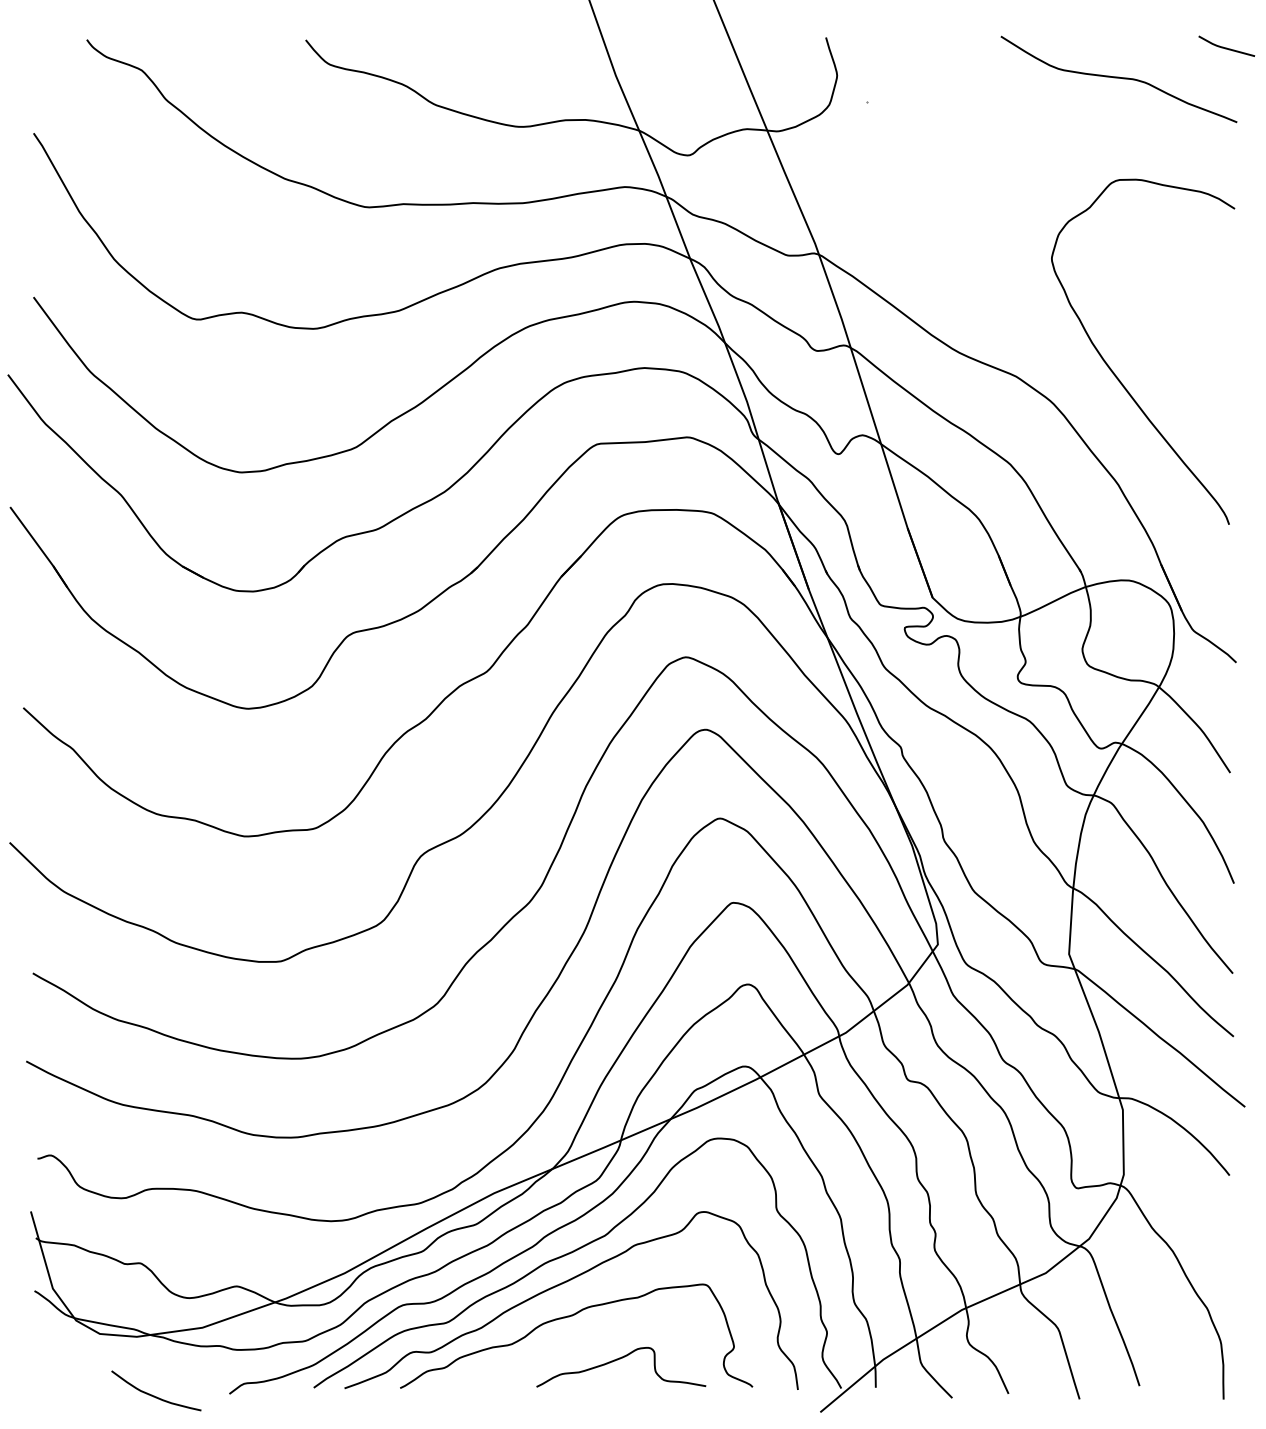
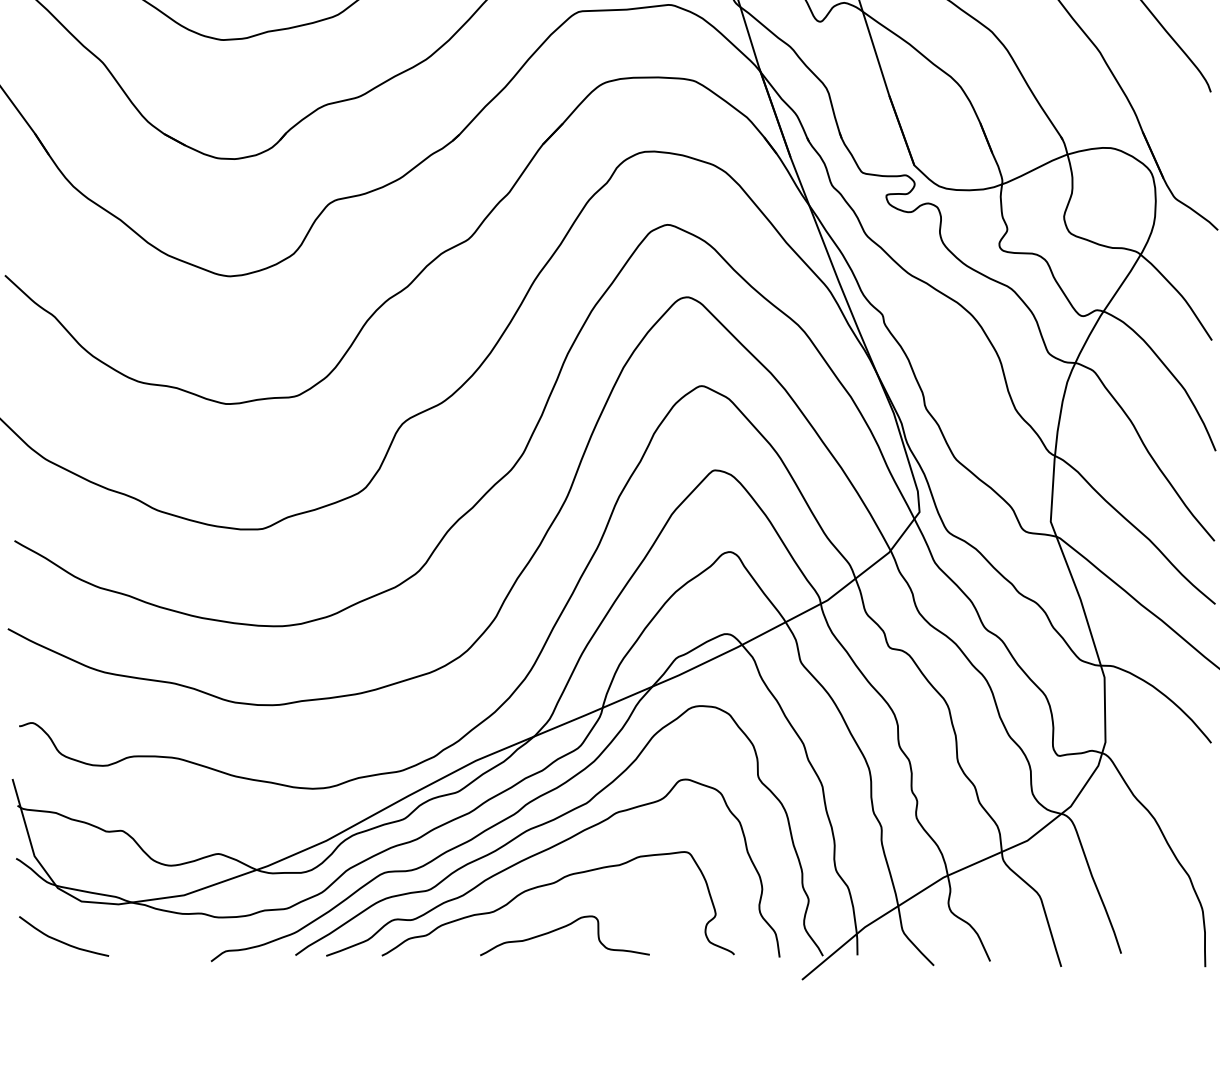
curve: (620, 1359) -> (564, 928), moved
curve: (154, 1395) -> (62, 941), moved

